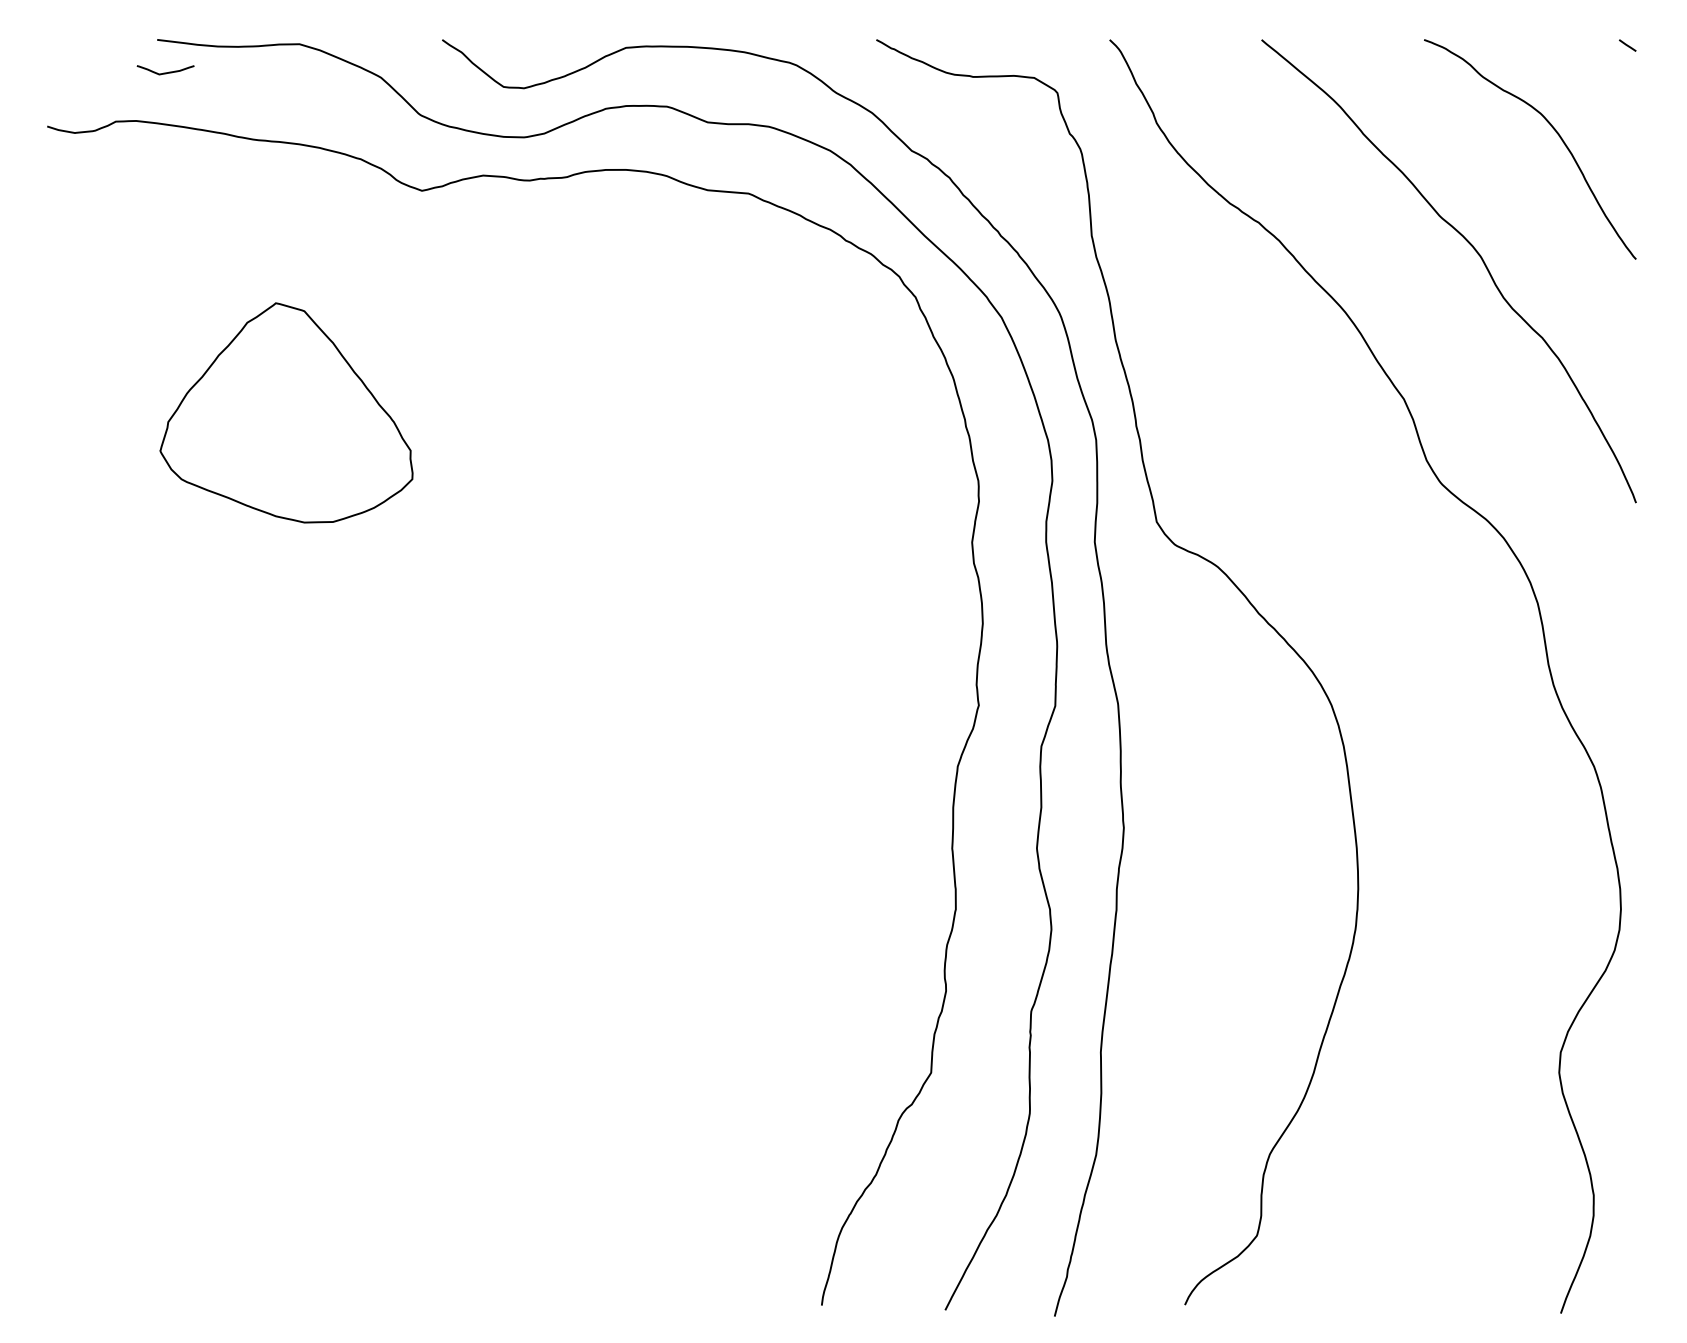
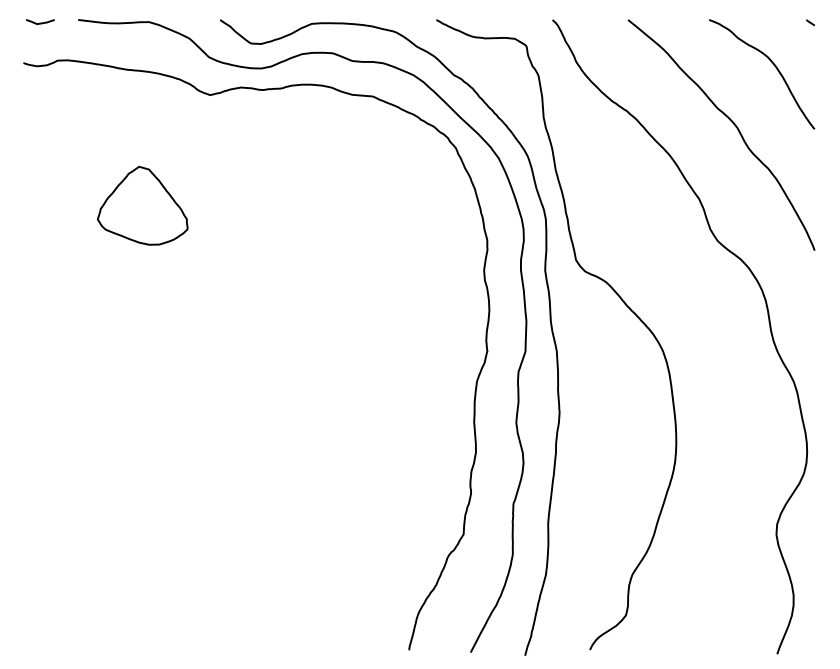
curve: (165, 71) -> (40, 22), moved
part: (286, 412) -> (142, 205), size x0.71

